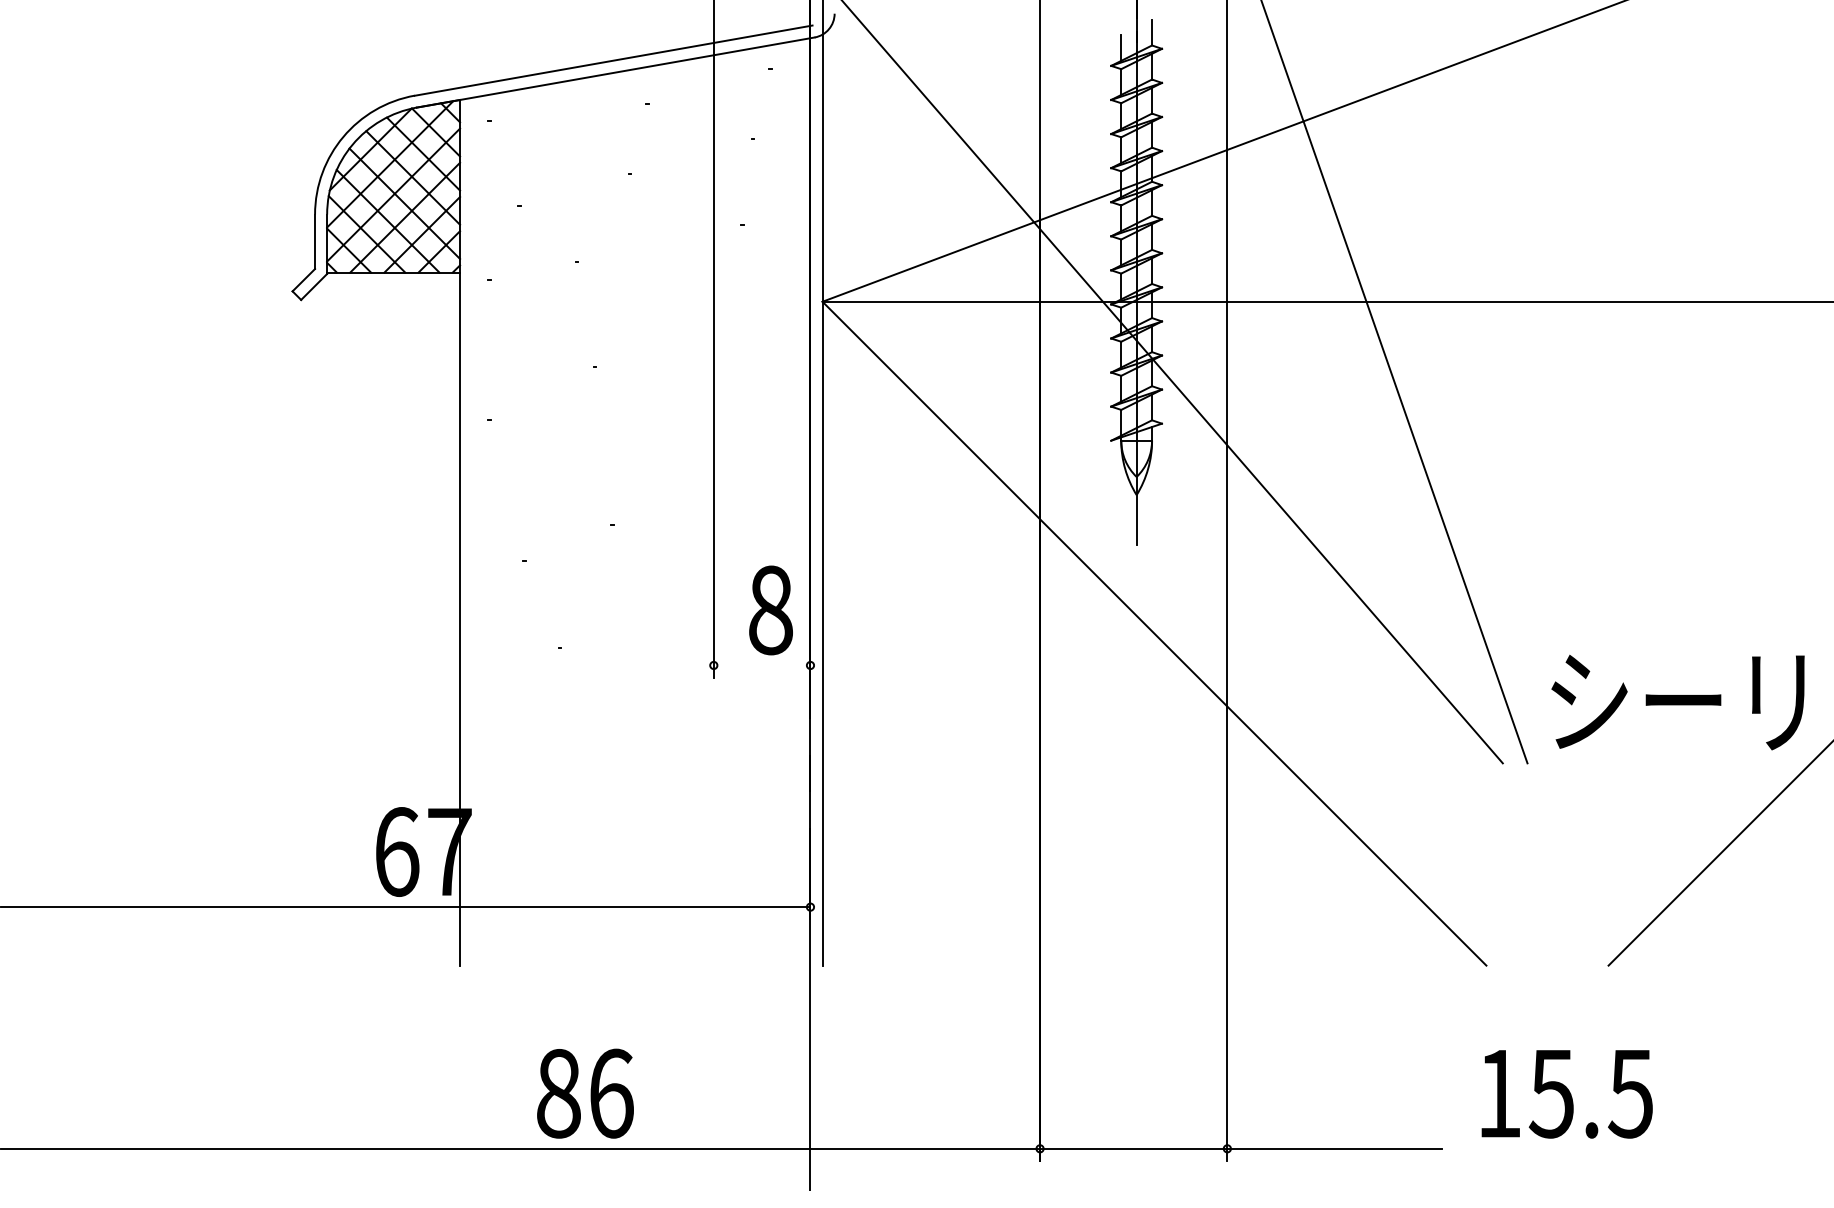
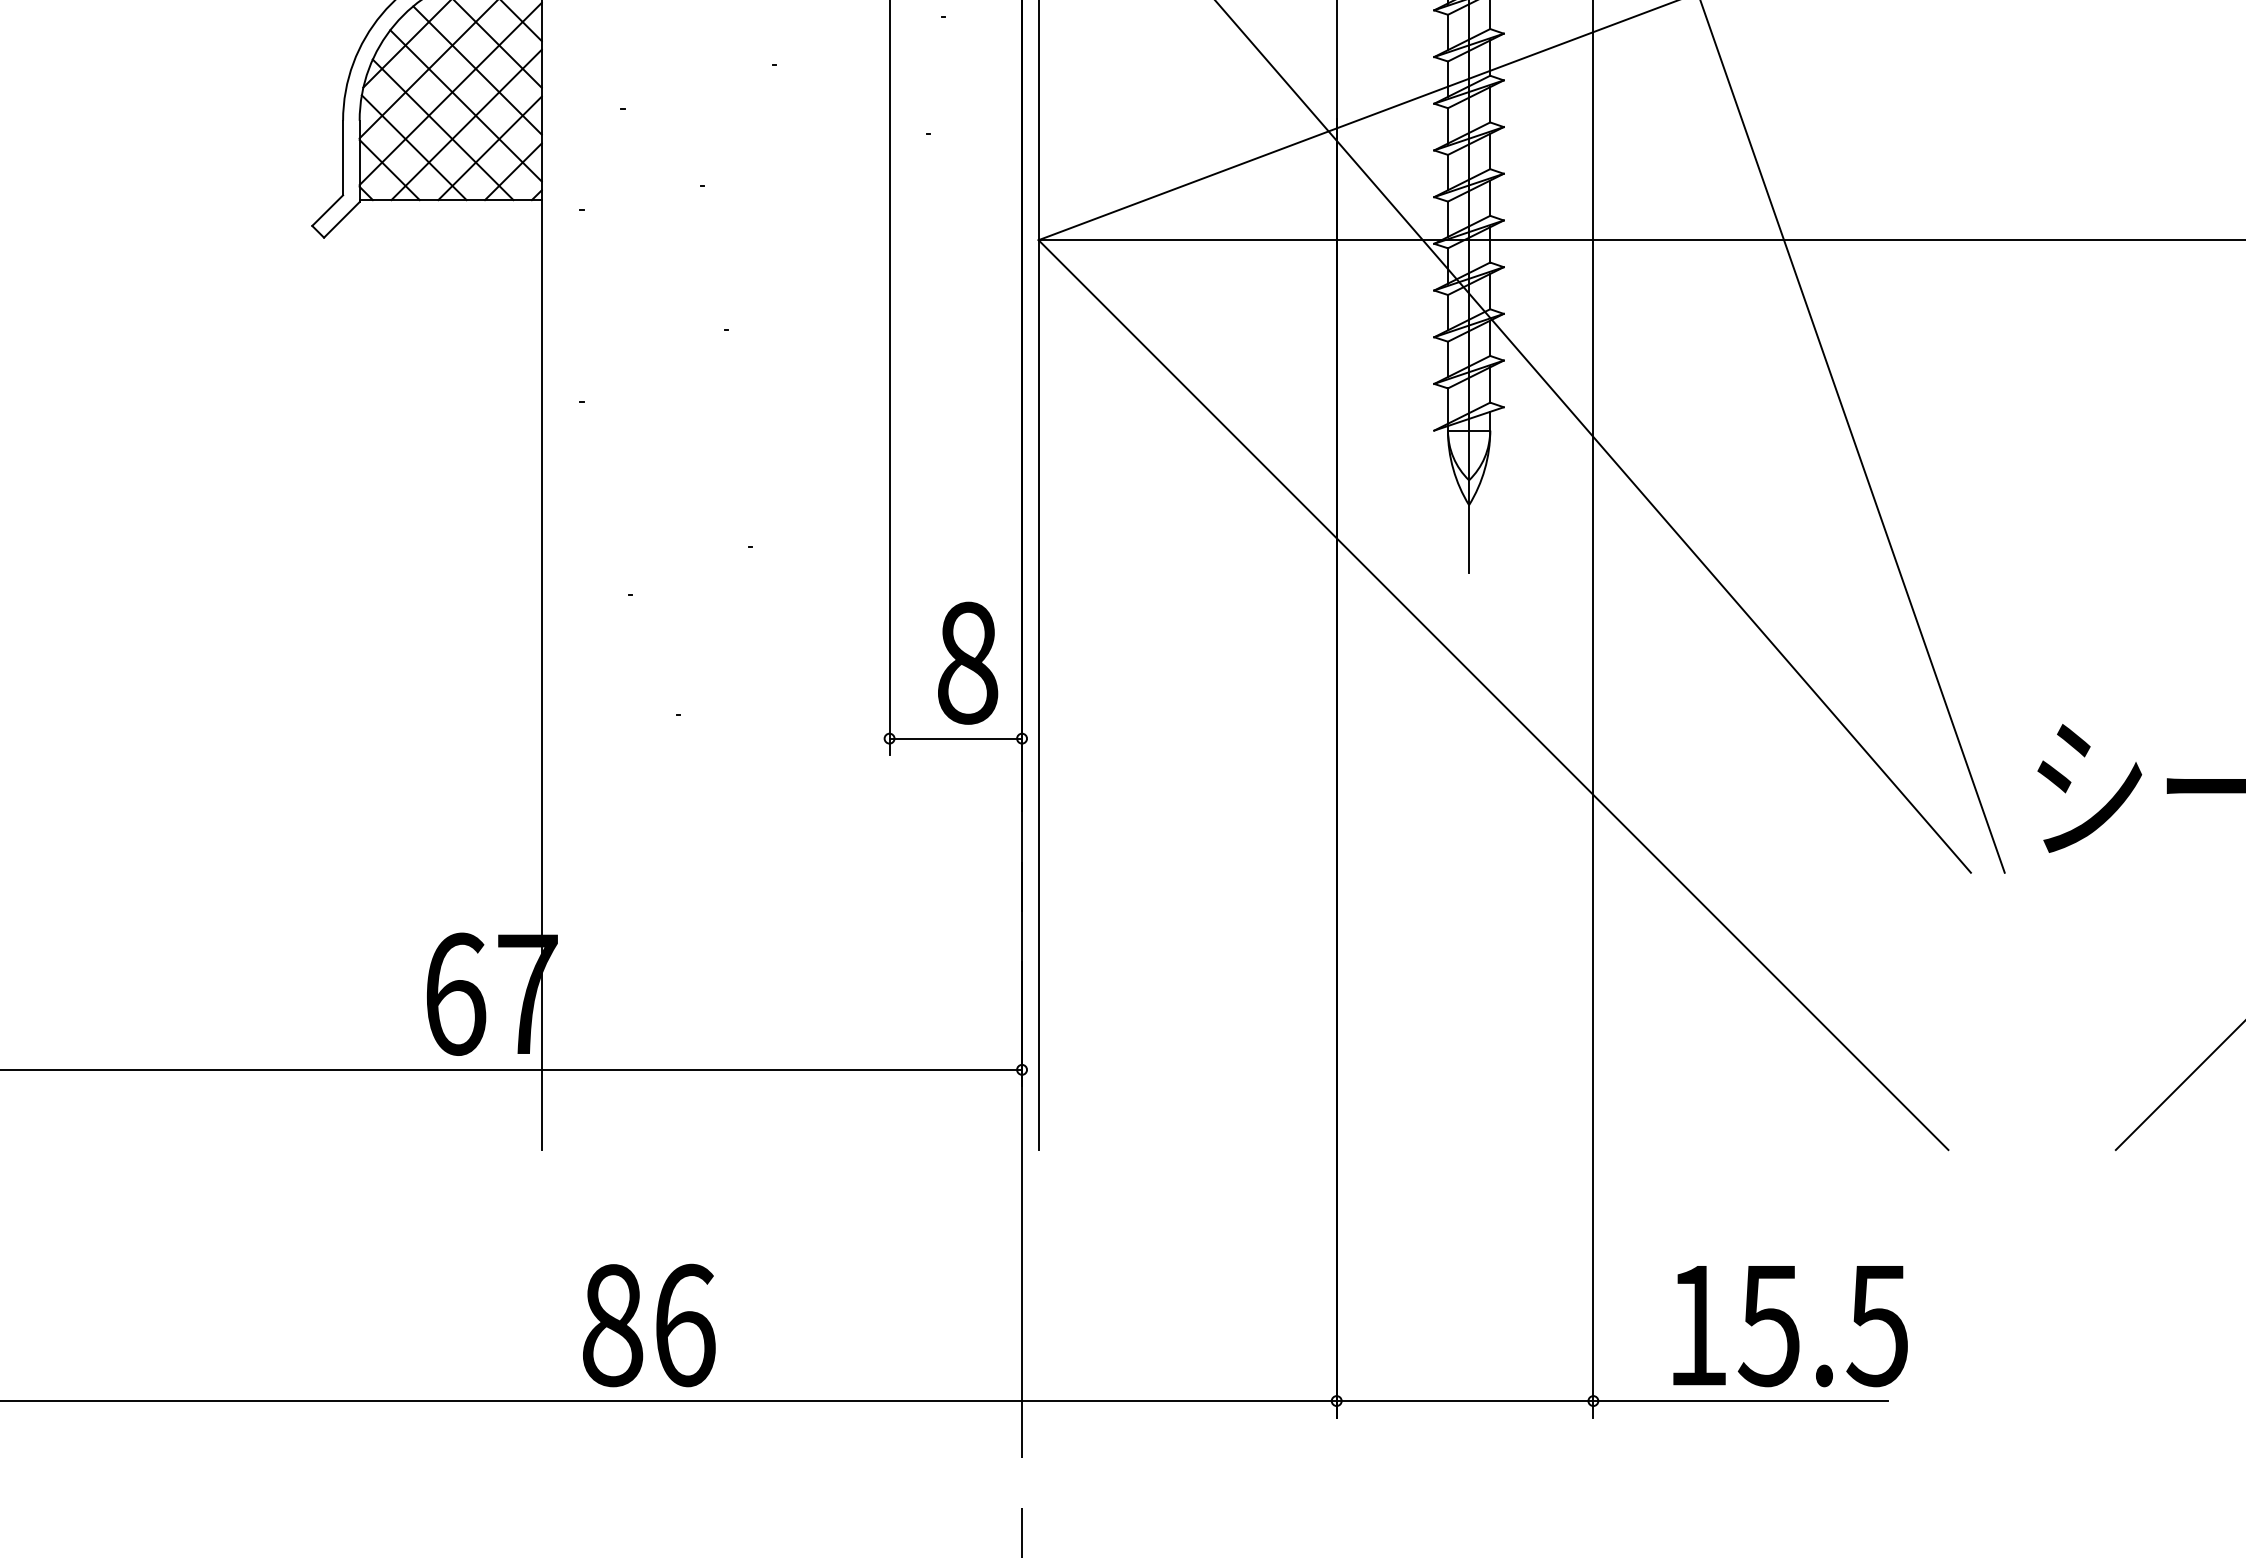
line: (761, 665) -> (954, 738), added
text: (585, 1093) -> (649, 1325), moved
text: (1566, 1094) -> (1789, 1326), moved

